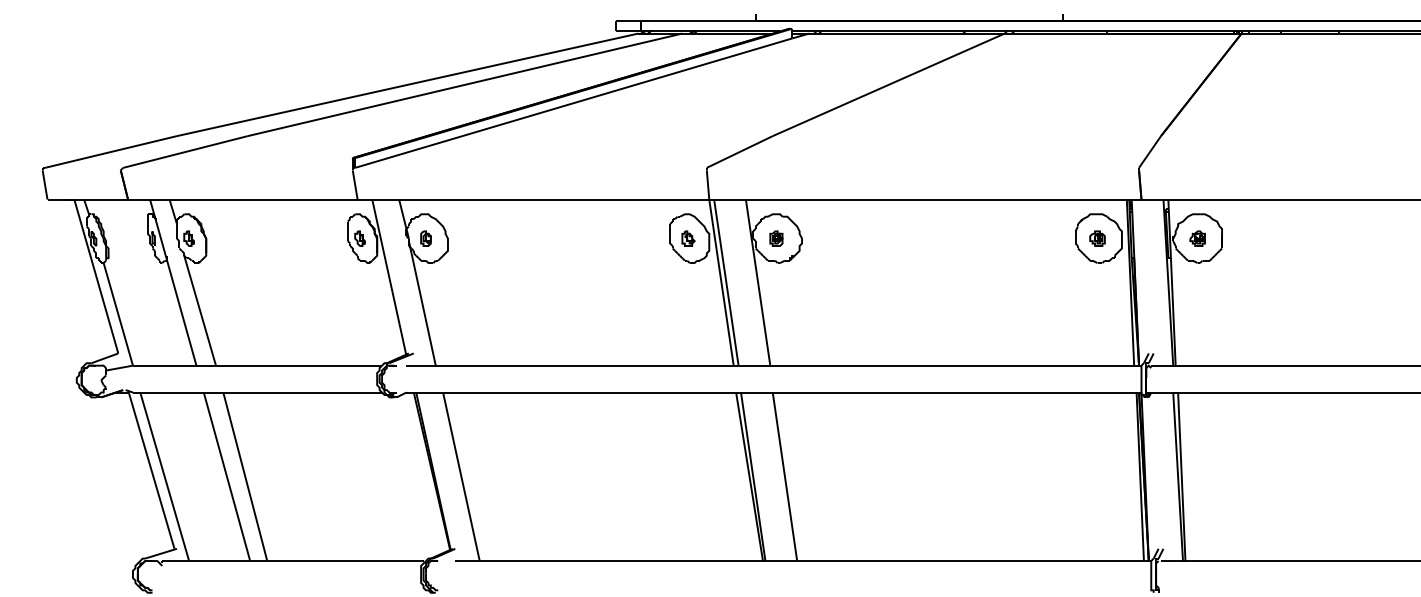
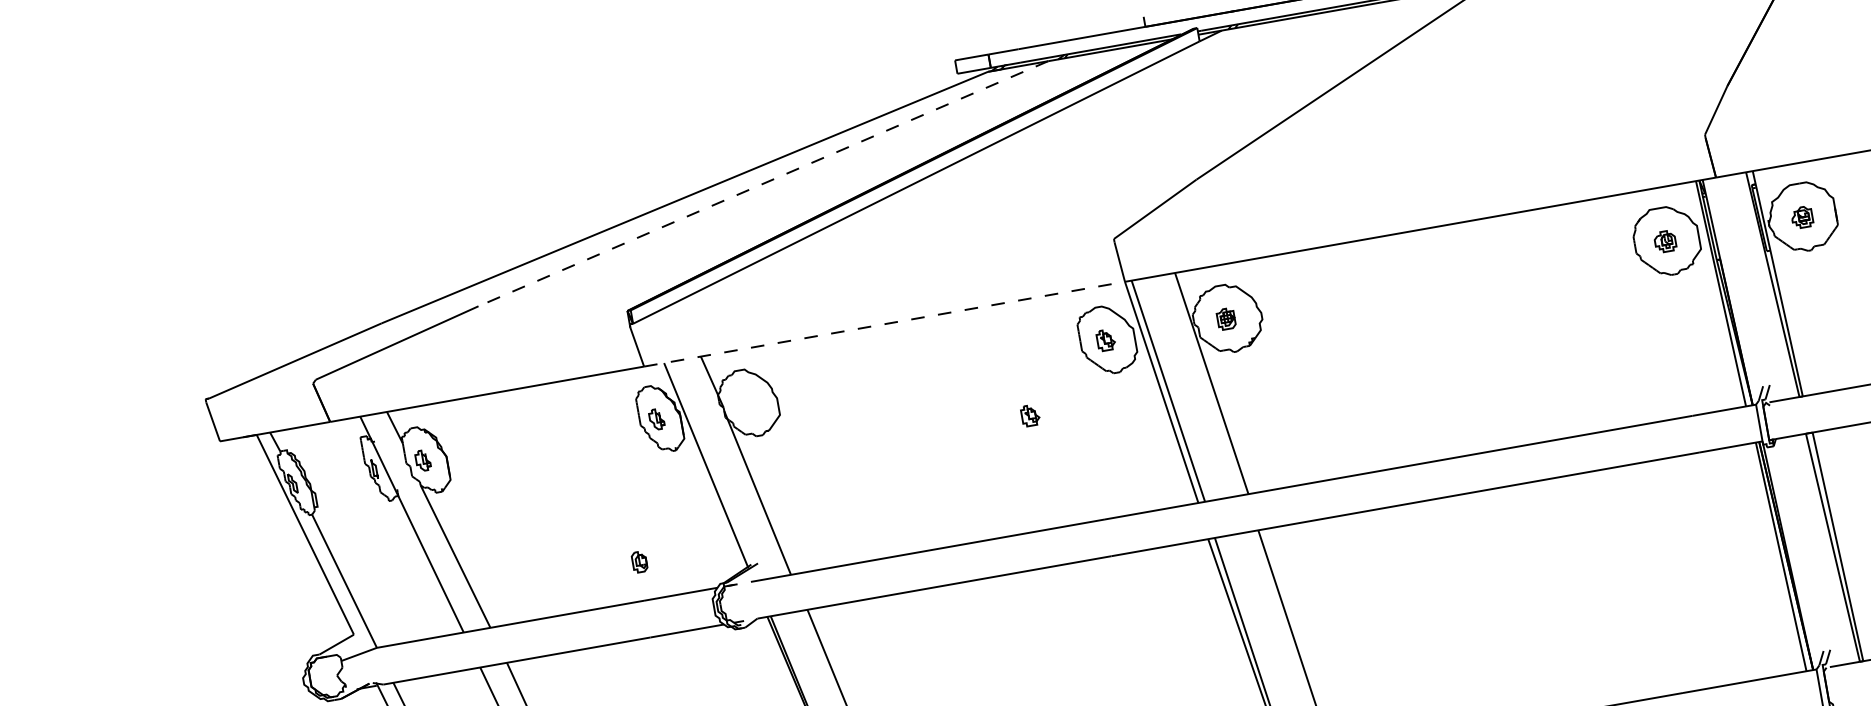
line: (464, 84) -> (762, 183), solid -> dashed
line: (533, 199) -> (884, 324), solid -> dashed
part: (425, 238) -> (638, 561), moved
part: (625, 282) -> (1030, 415), added

